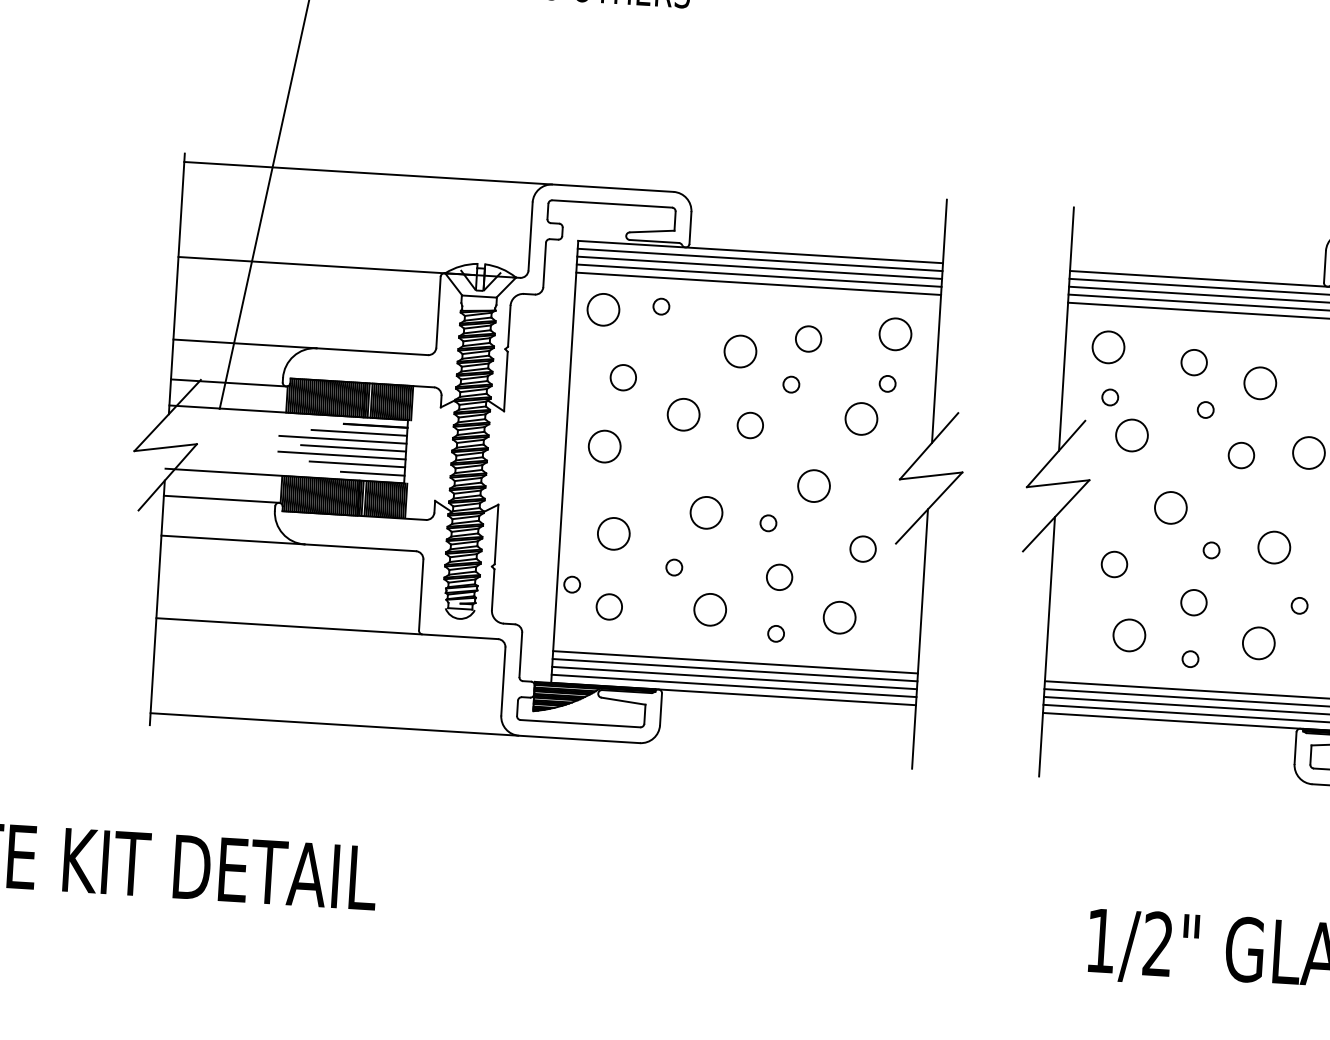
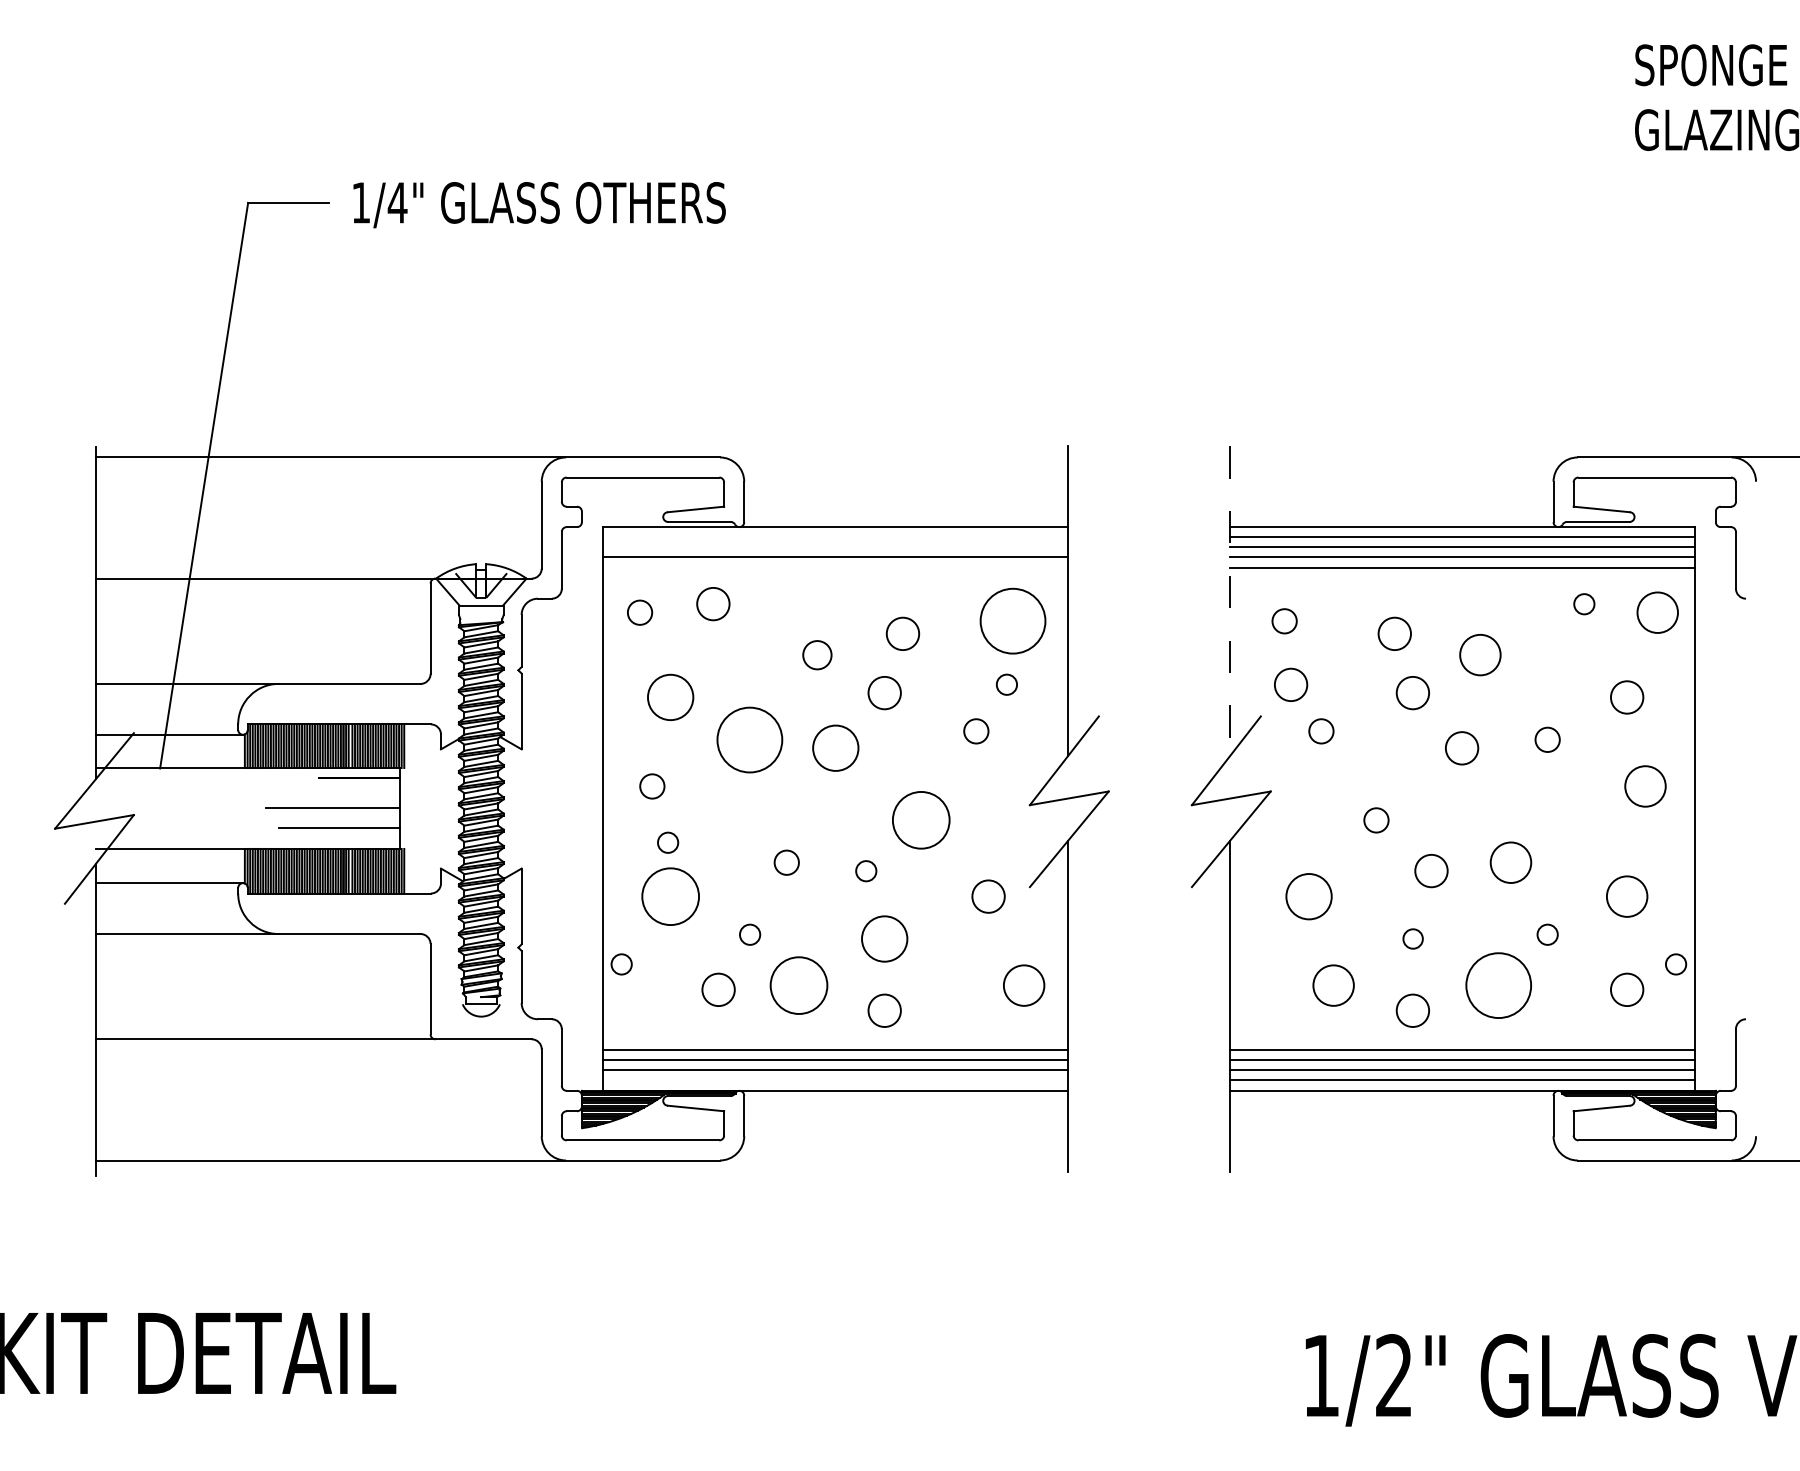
line: (759, 260) -> (834, 537), removed
line: (759, 268) -> (834, 547), removed
line: (758, 283) -> (834, 567), removed
circle: (661, 306) -> (713, 604), size x1.6
circle: (603, 309) -> (639, 612), size x0.6
line: (1066, 329) -> (1229, 601), solid -> dashed
circle: (895, 333) -> (1012, 620), size x1.6
circle: (1108, 347) -> (1284, 621), size x0.6
circle: (740, 351) -> (817, 655), size x0.7
circle: (623, 377) -> (670, 697), size x1.4
circle: (791, 384) -> (884, 693), size x1.6
circle: (1110, 397) -> (1290, 684), size x1.6
circle: (1206, 410) -> (1413, 693), size x1.6
circle: (683, 414) -> (750, 739), size x1.6
circle: (861, 419) -> (976, 731), size x0.6
circle: (750, 425) -> (835, 748), size x1.4
line: (359, 433) -> (339, 788), removed
circle: (1132, 435) -> (1321, 731), size x0.6
line: (343, 440) -> (319, 798), removed
circle: (604, 446) -> (652, 786), size x0.6
circle: (1308, 452) -> (1547, 739), size x0.6
line: (342, 455) -> (319, 818), removed
line: (372, 473) -> (359, 838), removed
circle: (814, 486) -> (921, 820), size x1.4
circle: (614, 491) -> (668, 842), added
circle: (1170, 508) -> (1376, 820), size x0.6
circle: (706, 512) -> (786, 862), size x0.6
circle: (613, 533) -> (670, 896), size x1.4
circle: (1211, 550) -> (1431, 871), size x1.6
circle: (1114, 564) -> (1309, 896), size x1.4
circle: (779, 576) -> (884, 938), size x1.4
circle: (1193, 602) -> (1412, 938), size x0.6
circle: (609, 606) -> (718, 989), moved
circle: (709, 609) -> (798, 985), size x1.4
circle: (839, 617) -> (1024, 985), moved
circle: (776, 634) -> (884, 1011), size x1.6
circle: (1258, 643) -> (1498, 985), size x1.6
circle: (1190, 659) -> (1413, 1011), size x1.6
line: (733, 685) -> (834, 1080), removed

